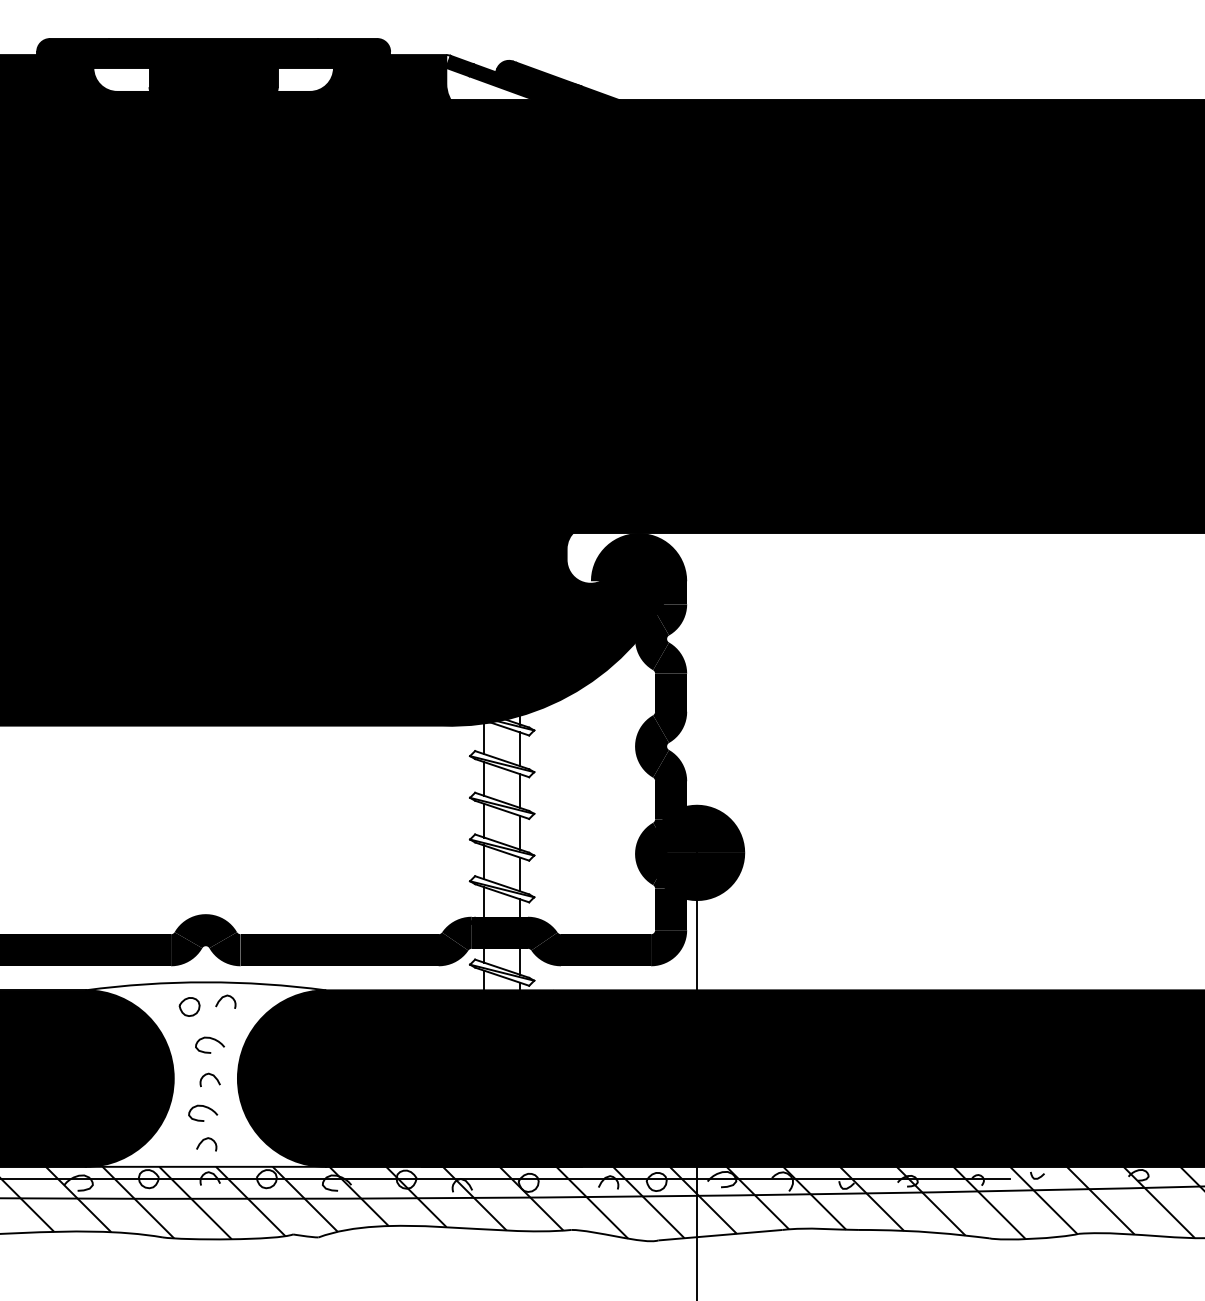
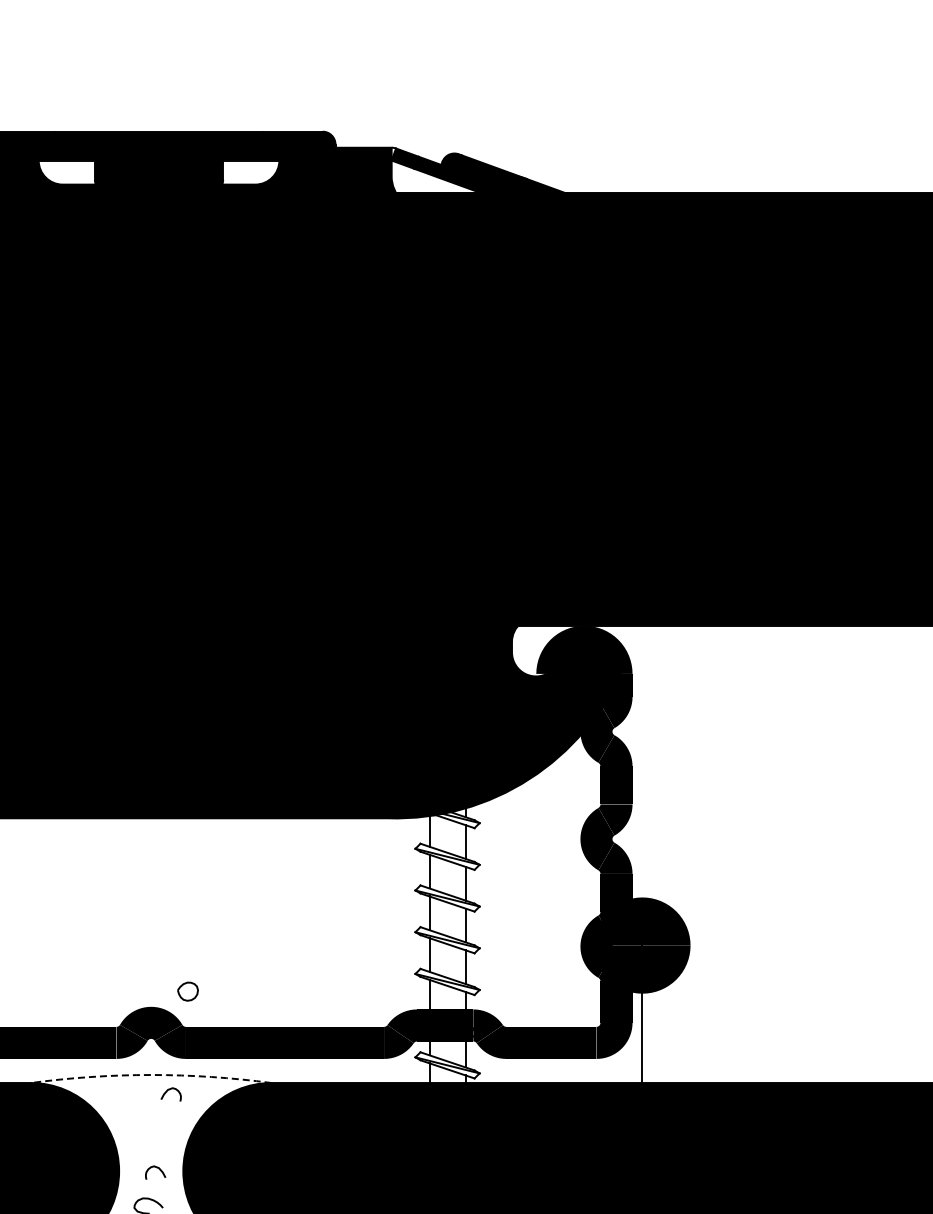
arc: (205, 982) -> (150, 1075), solid -> dashed
part: (189, 1006) -> (187, 991), moved
curve: (211, 1039) -> (156, 1132), removed

